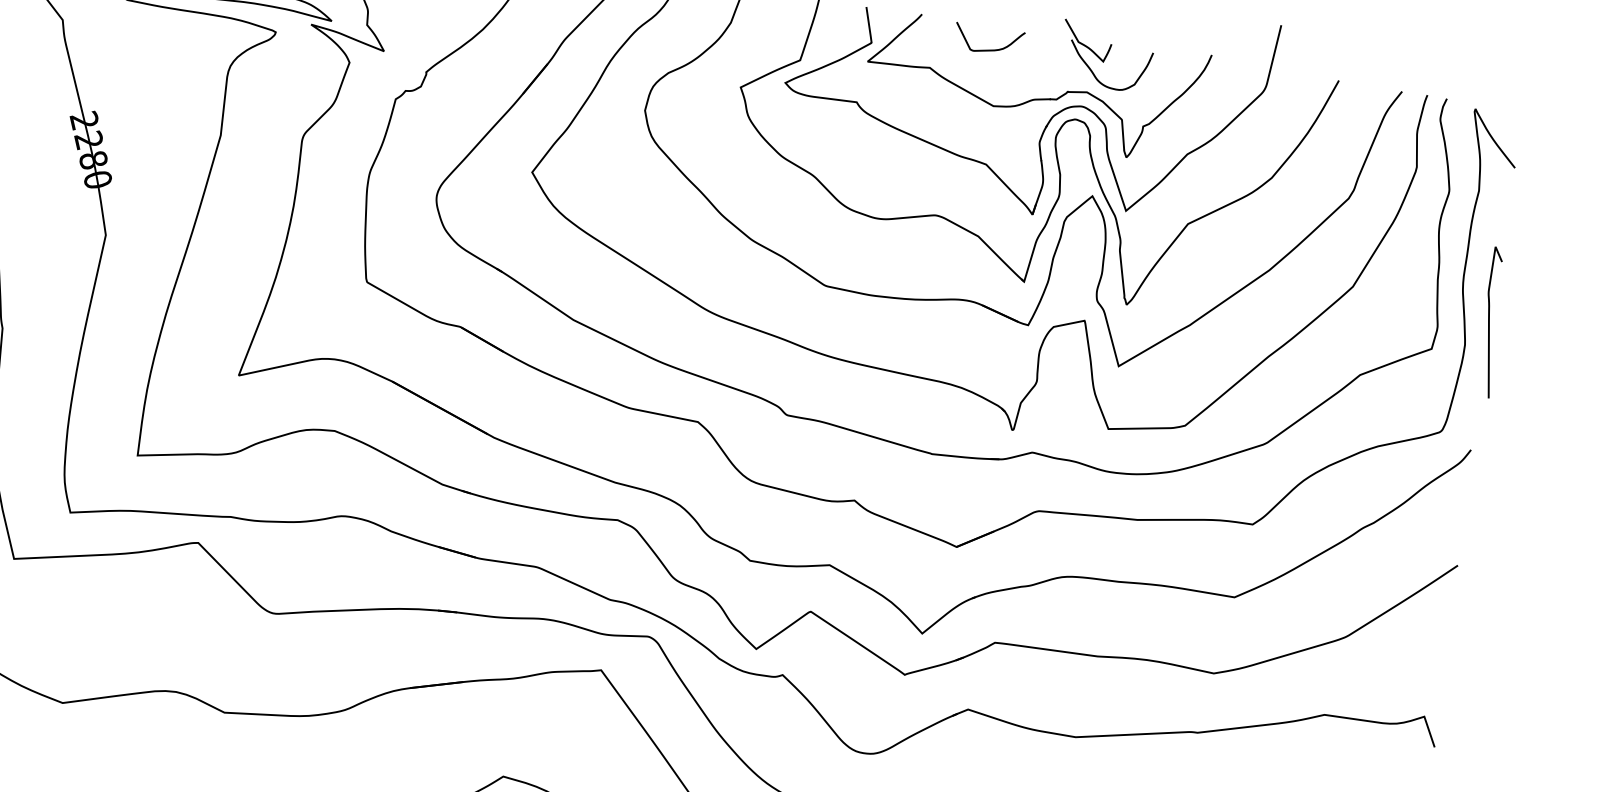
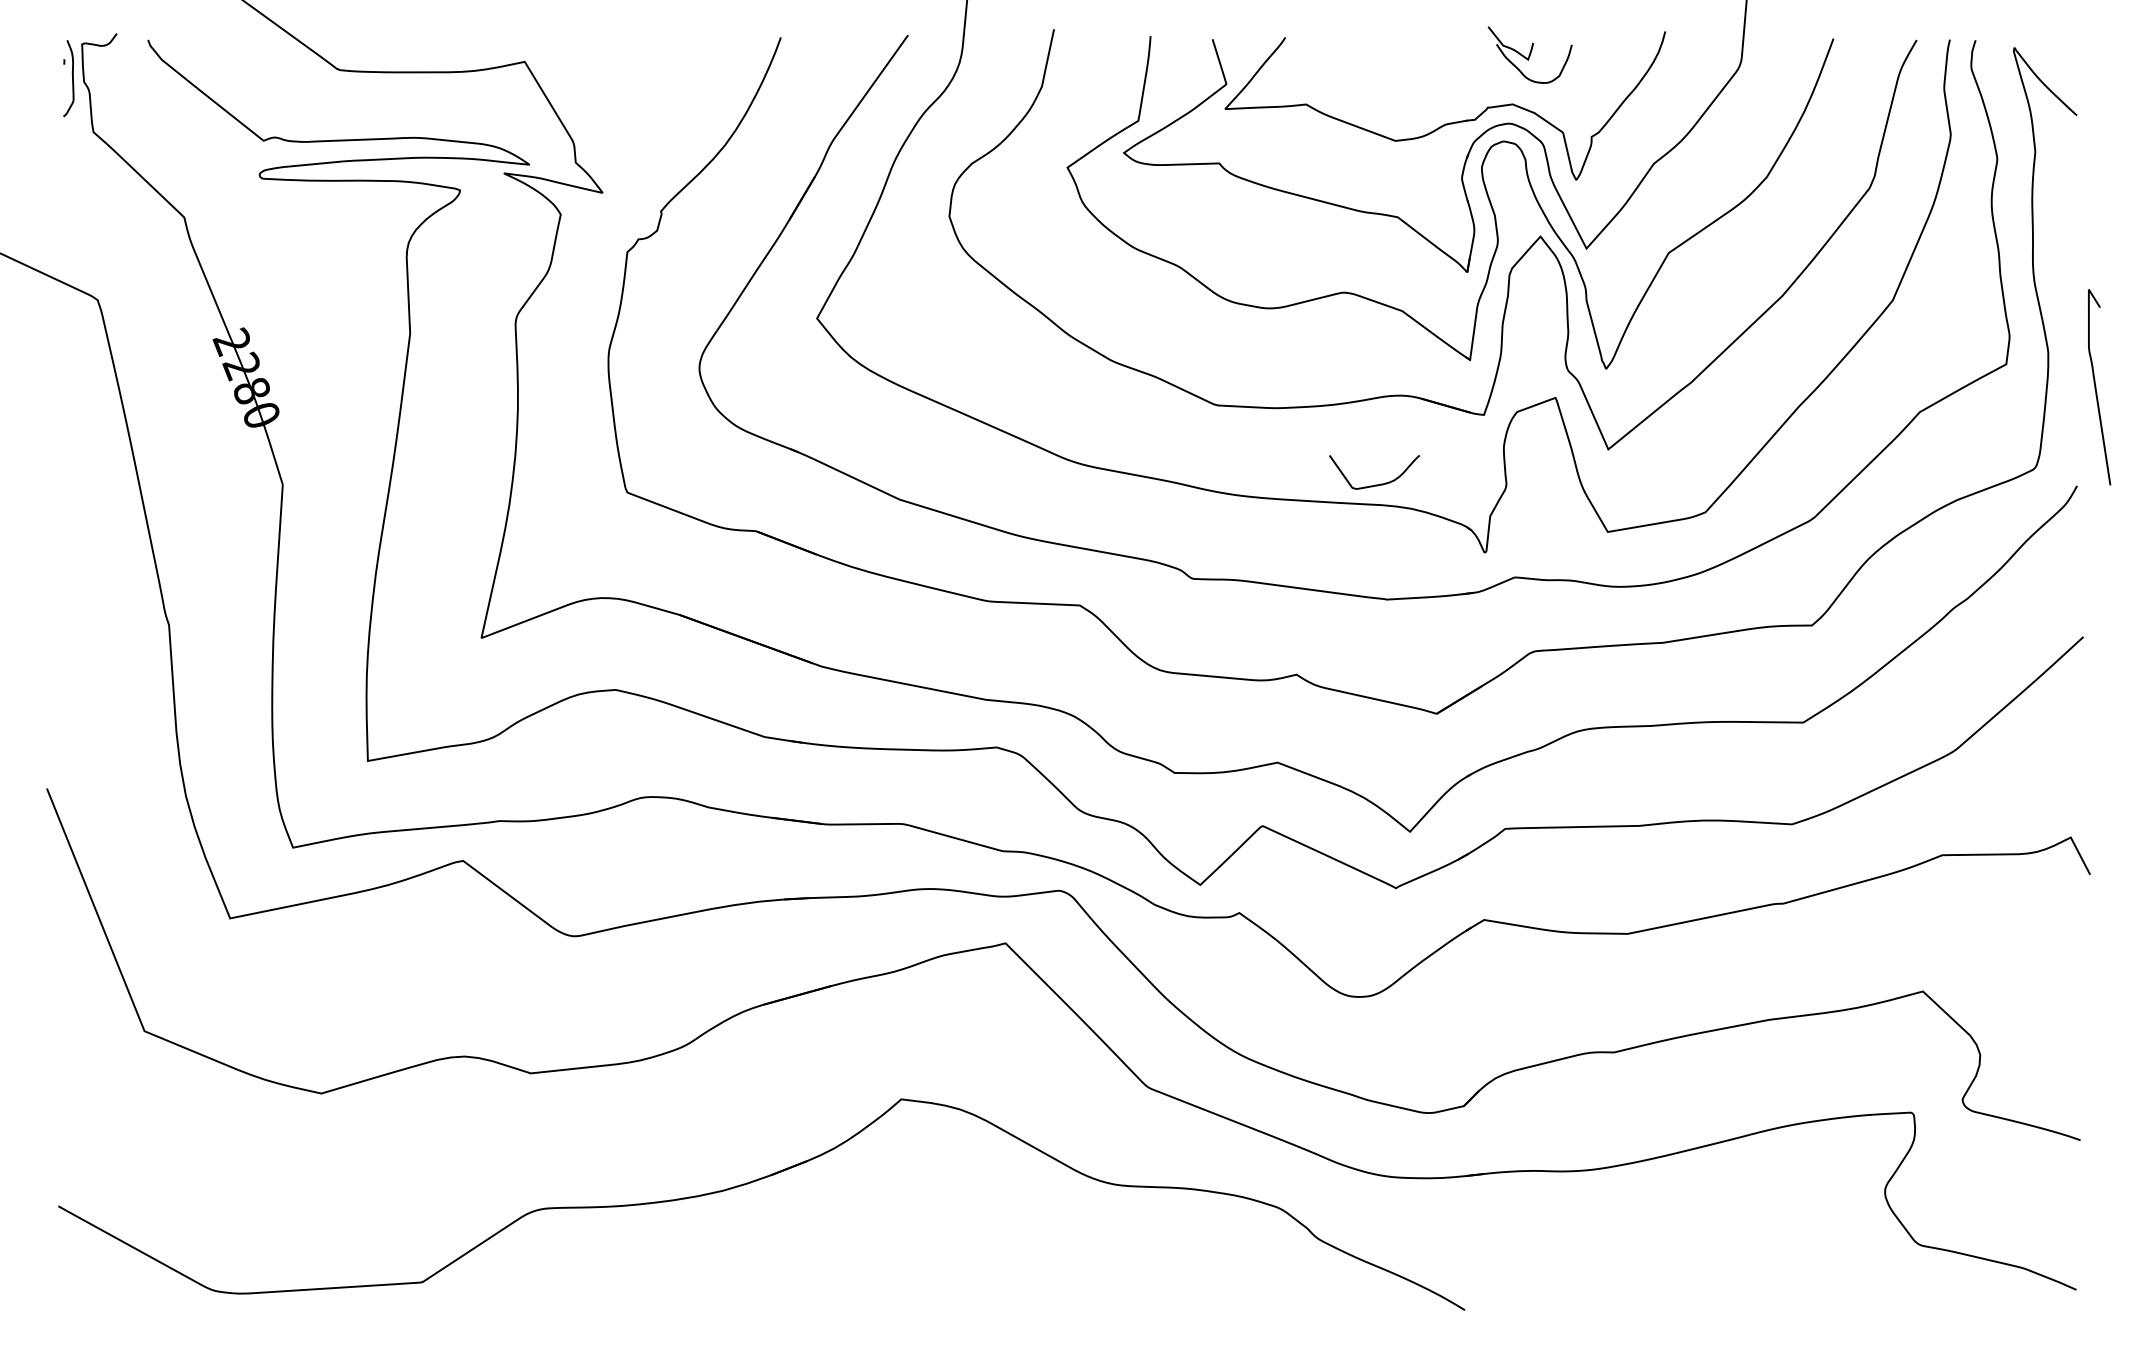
curve: (988, 49) -> (1375, 484), moved
part: (1105, 56) -> (1529, 54), size x0.7
curve: (1489, 322) -> (2096, 387), moved

